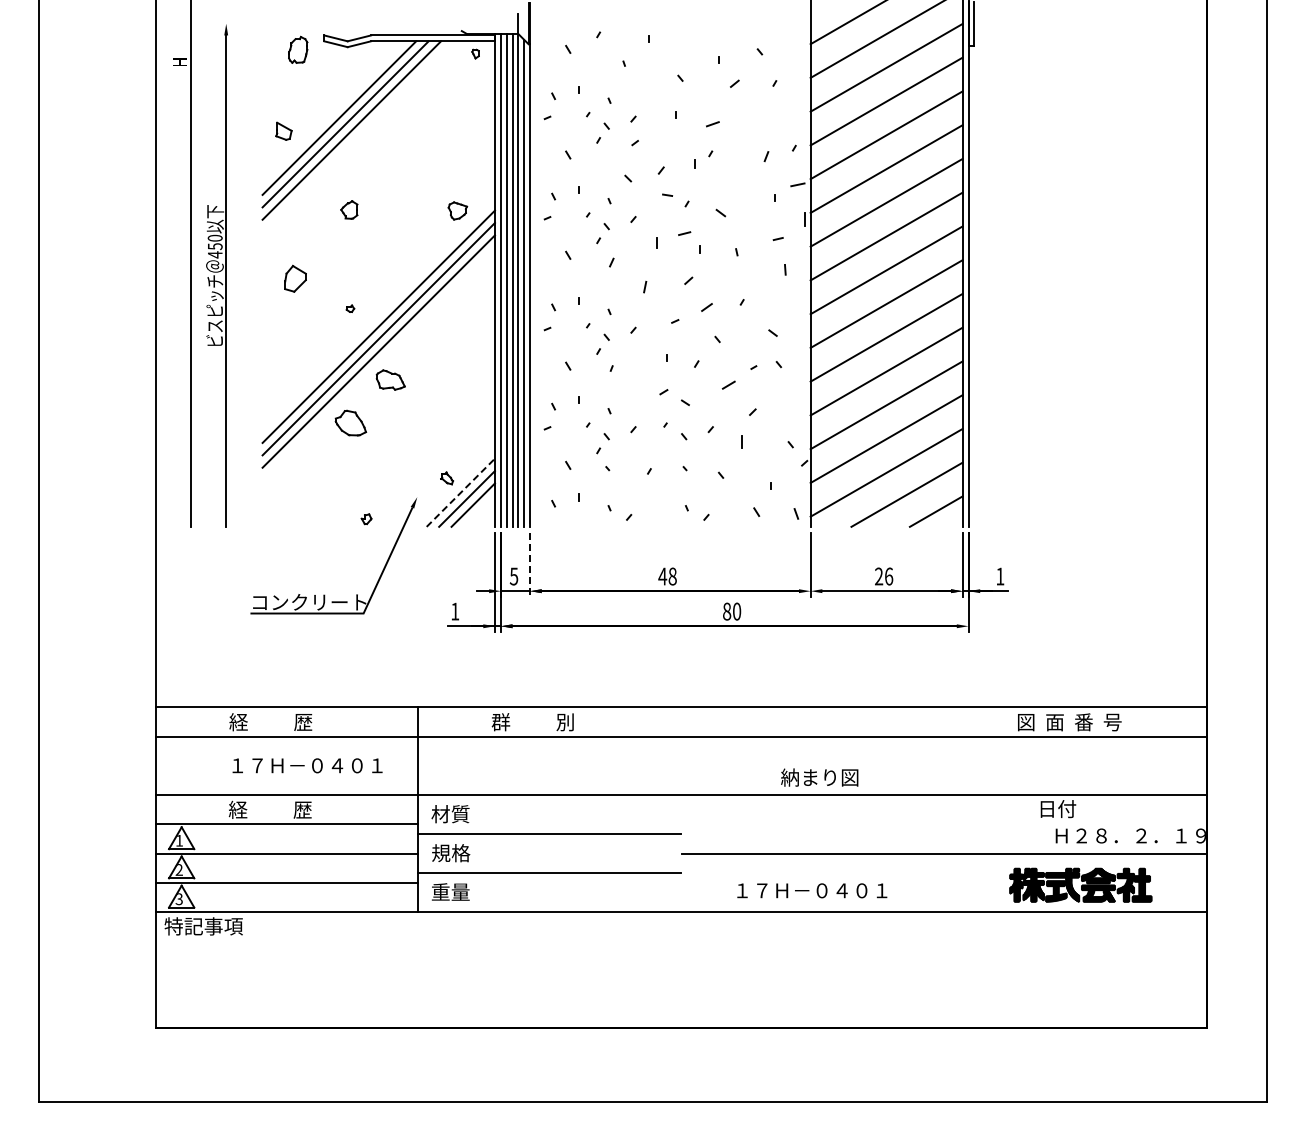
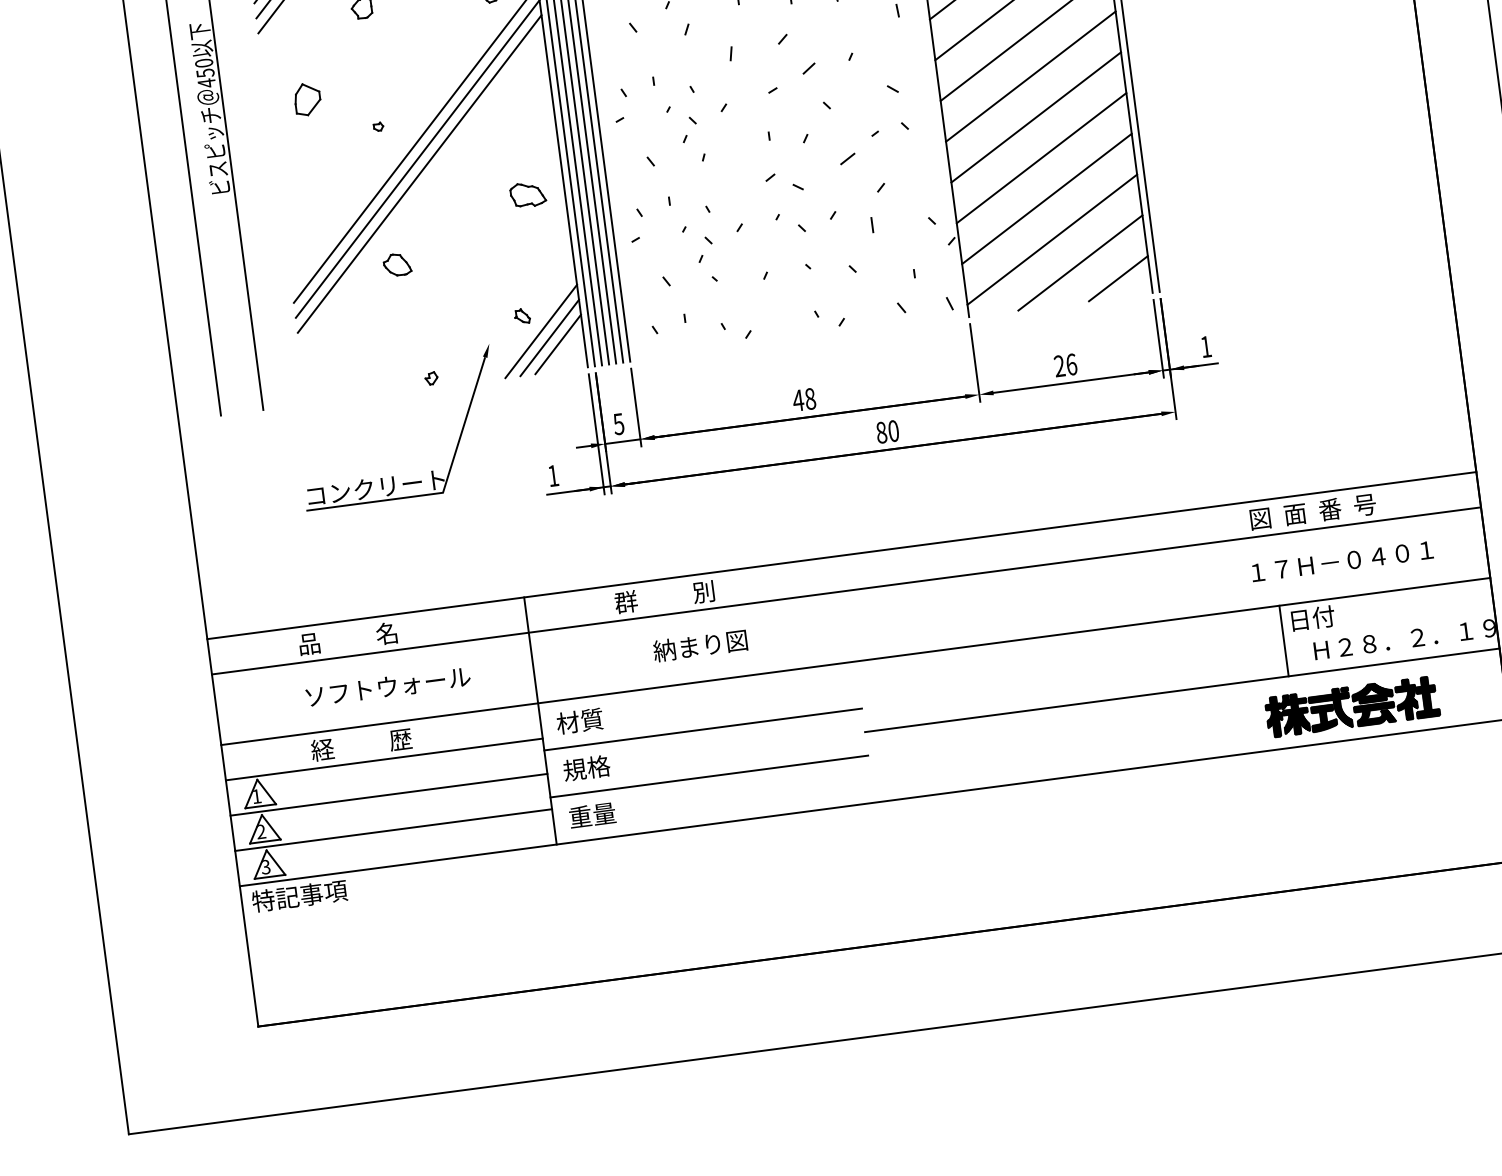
part: (390, 379) -> (527, 194), moved
part: (350, 422) -> (396, 264), size x0.71
line: (461, 492) -> (541, 331), dashed -> solid
line: (530, 565) -> (636, 408), dashed -> solid
text: (270, 722) -> (347, 639), 経          歴 -> 品          名
text: (306, 765) -> (398, 685), １７Ｈ－０４０１ -> ソフトウォール
text: (819, 777) -> (700, 645), moved
line: (1032, 824) -> (1284, 641), added
text: (812, 890) -> (1342, 561), moved

